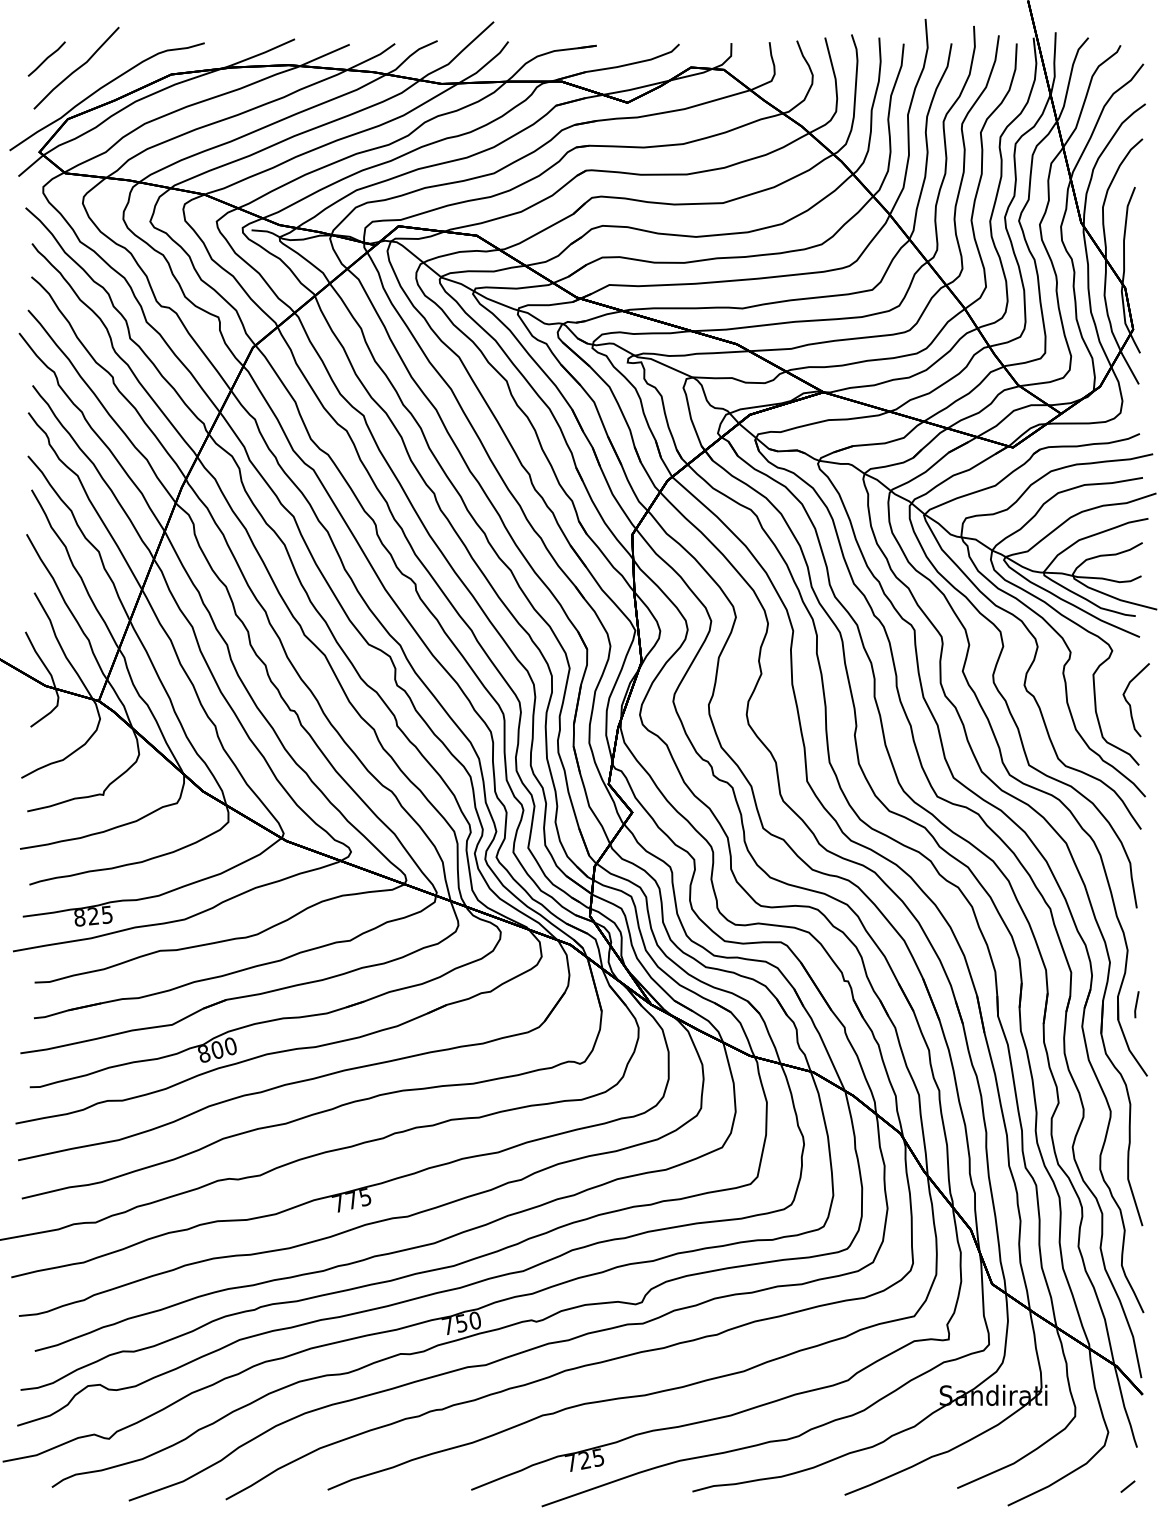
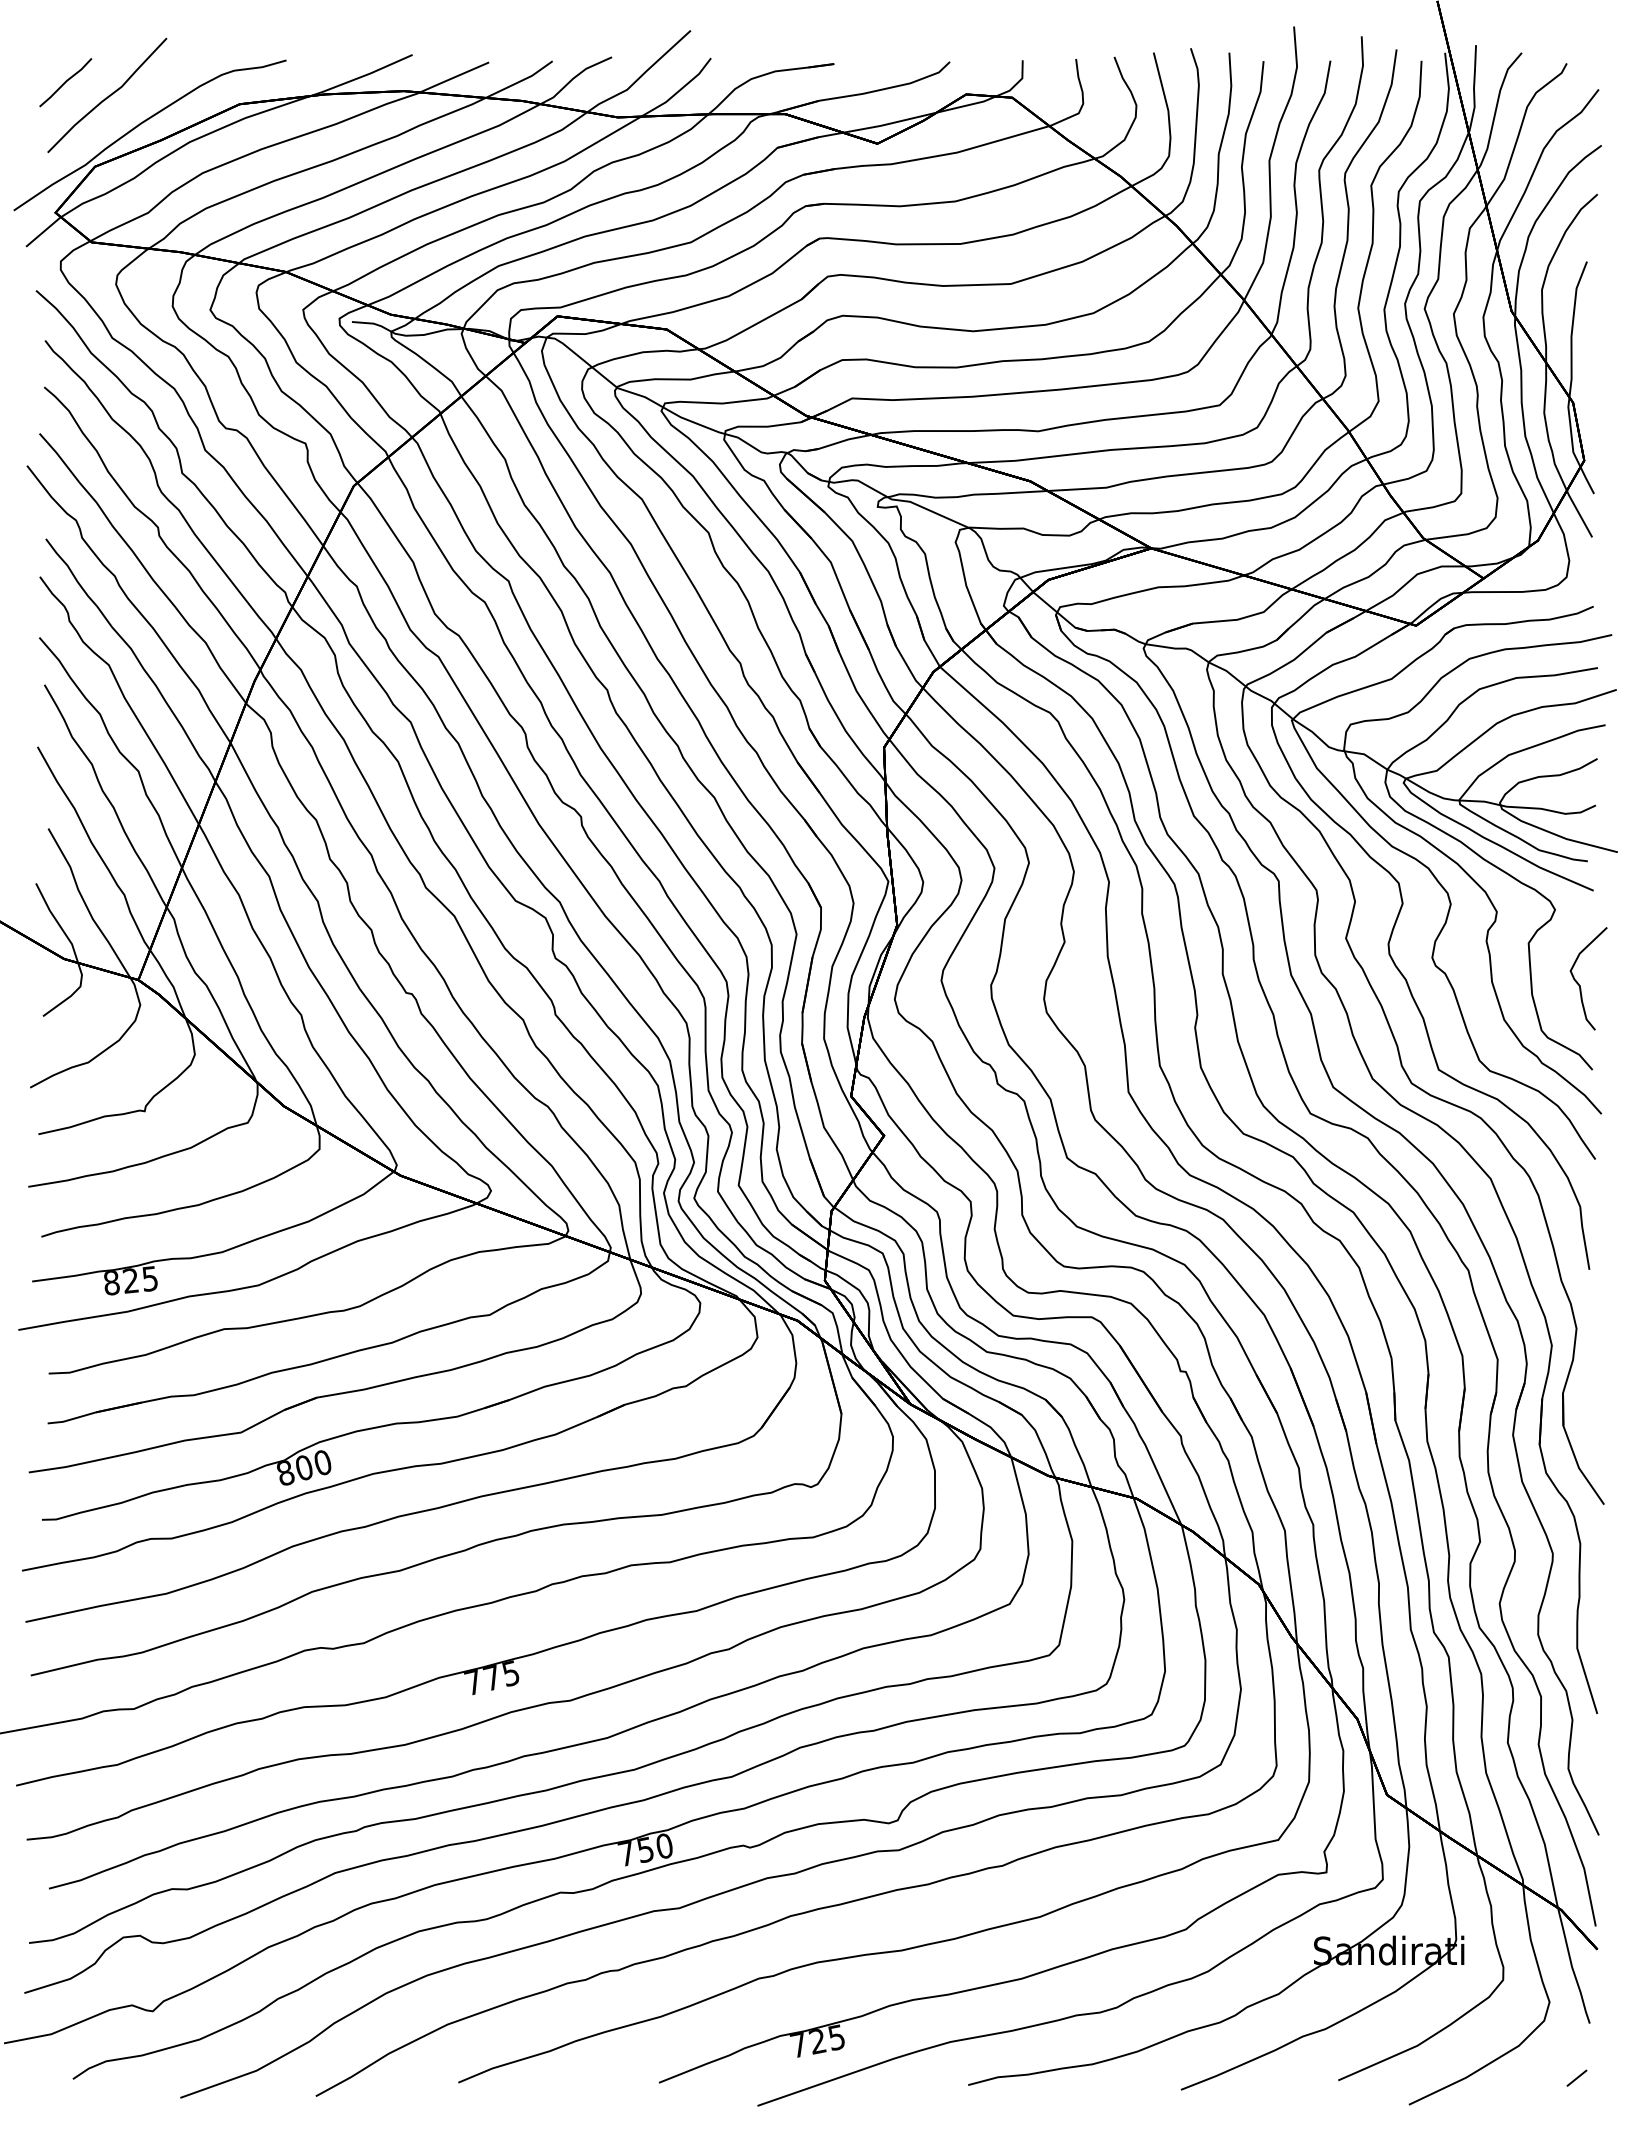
part: (1136, 1004) -> (1589, 1404), removed

